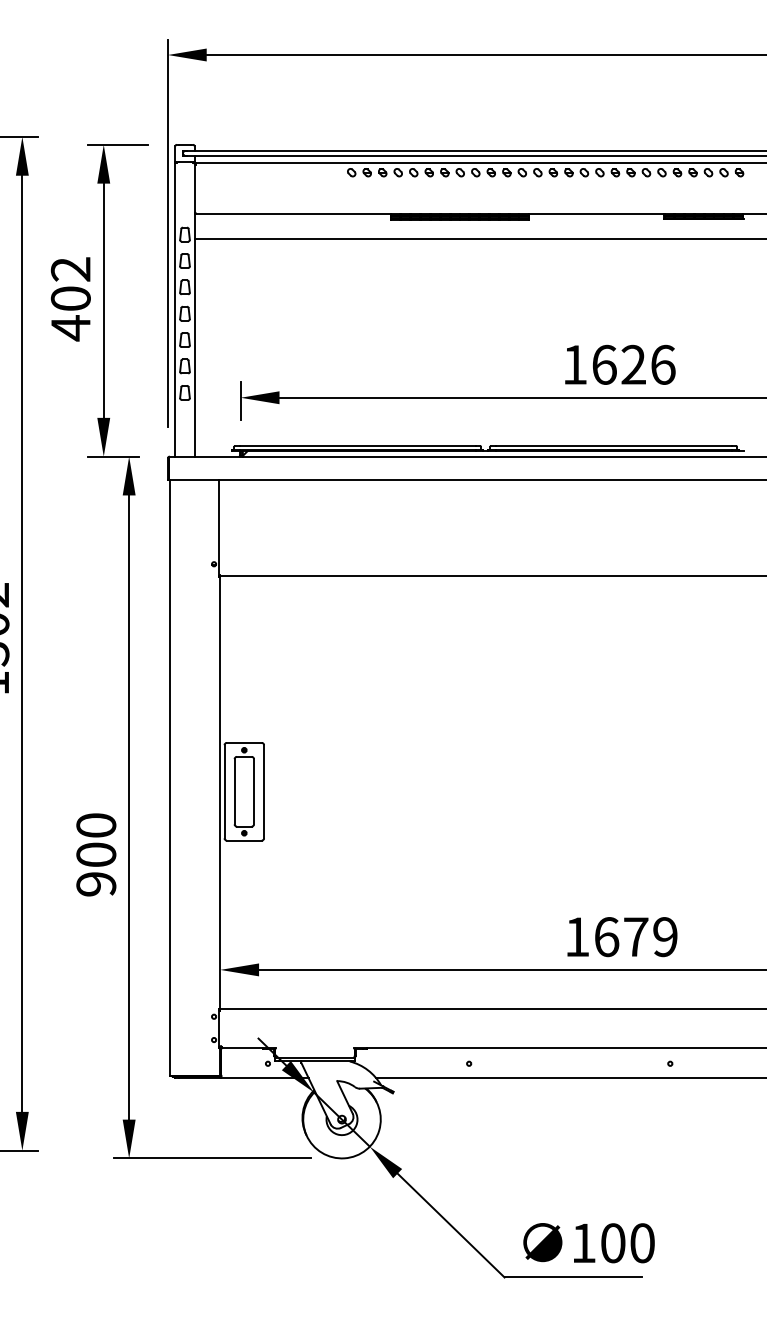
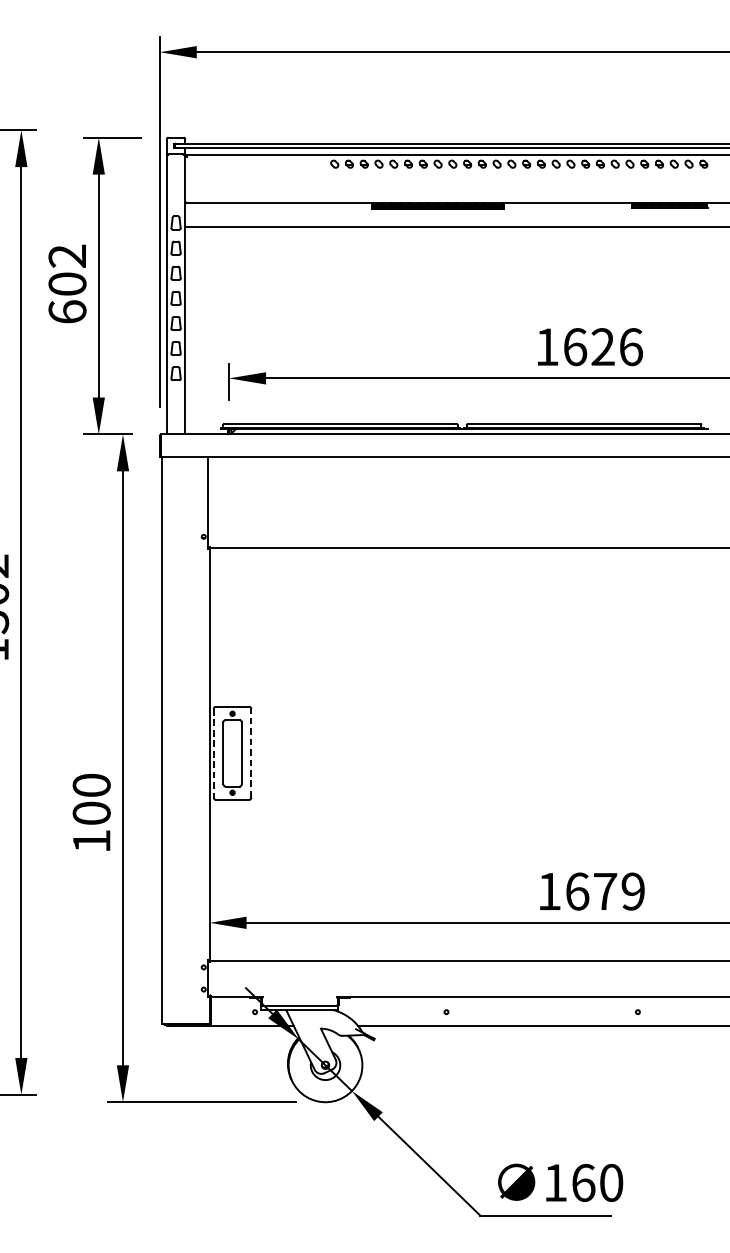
text: (70, 328) -> (67, 312), 402 -> 602
line: (224, 791) -> (213, 753), solid -> dashed
line: (264, 791) -> (251, 753), solid -> dashed
text: (96, 884) -> (91, 841), 900 -> 100
text: (613, 1243) -> (583, 1183), 100 -> 160

